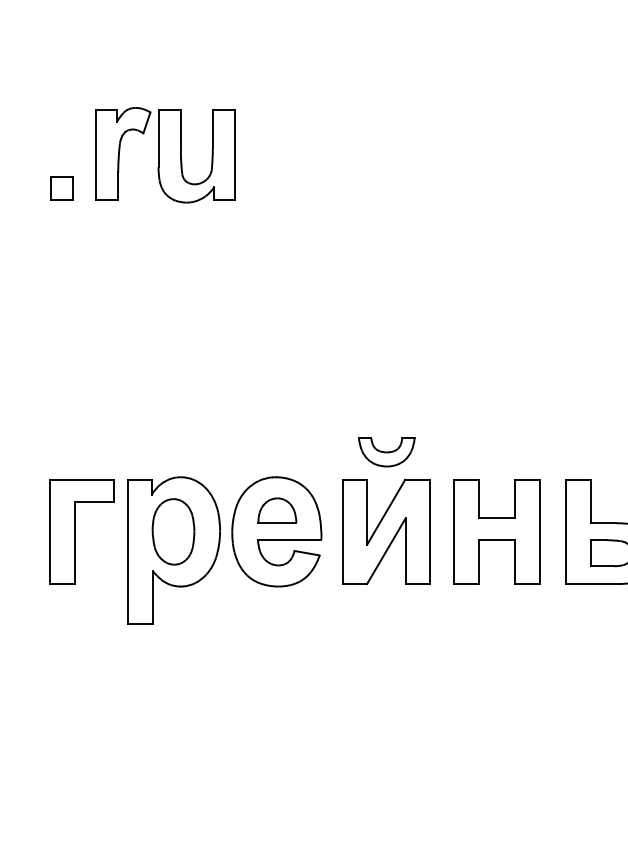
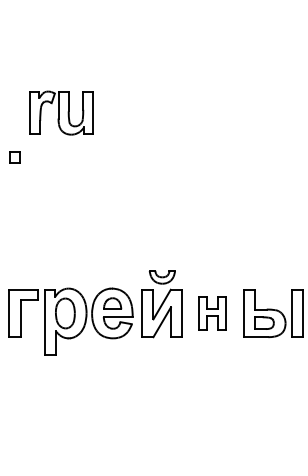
part: (165, 153) -> (61, 112), moved
part: (496, 531) -> (212, 313), size x0.7

